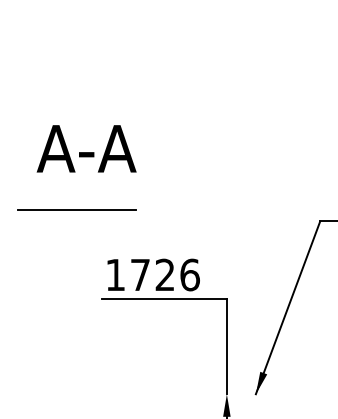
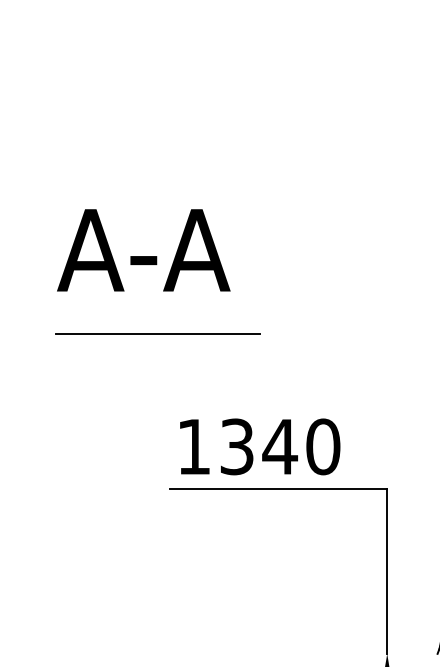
text: (86, 148) -> (143, 249), moved
line: (76, 209) -> (157, 333), moved
text: (165, 274) -> (280, 445), 1726 -> 1340

